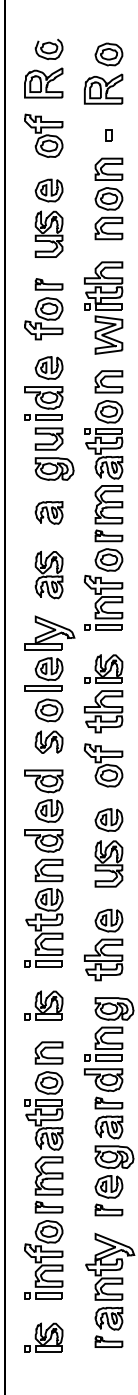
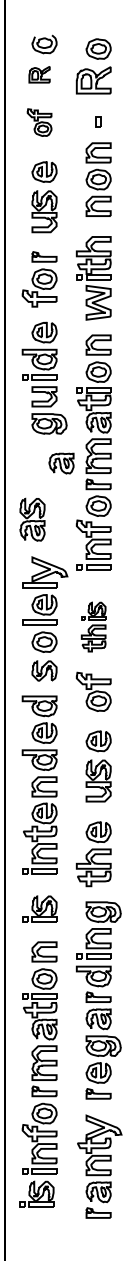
part: (43, 82) -> (39, 74), size x0.6
part: (43, 135) -> (39, 122), size x0.7
part: (49, 512) -> (61, 463), moved
part: (49, 574) -> (32, 519), moved
part: (103, 693) -> (93, 626), size x0.7
part: (43, 1336) -> (36, 1193), moved

